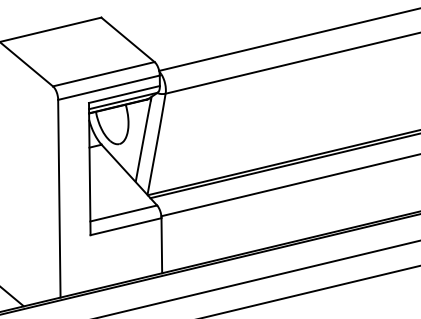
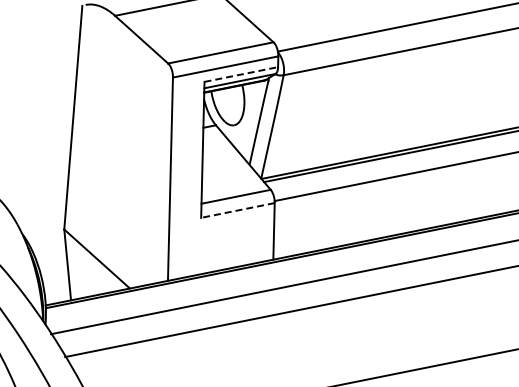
line: (124, 94) -> (241, 74), solid -> dashed
line: (125, 226) -> (237, 210), solid -> dashed

